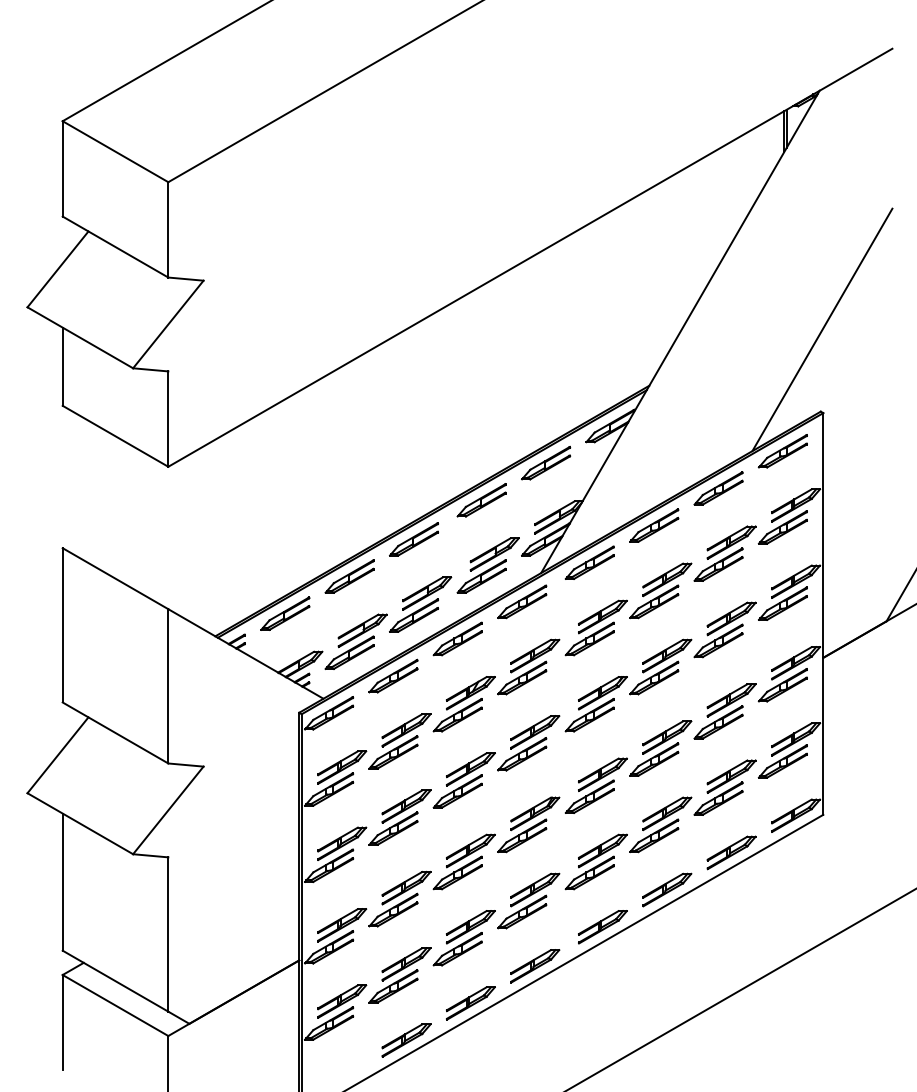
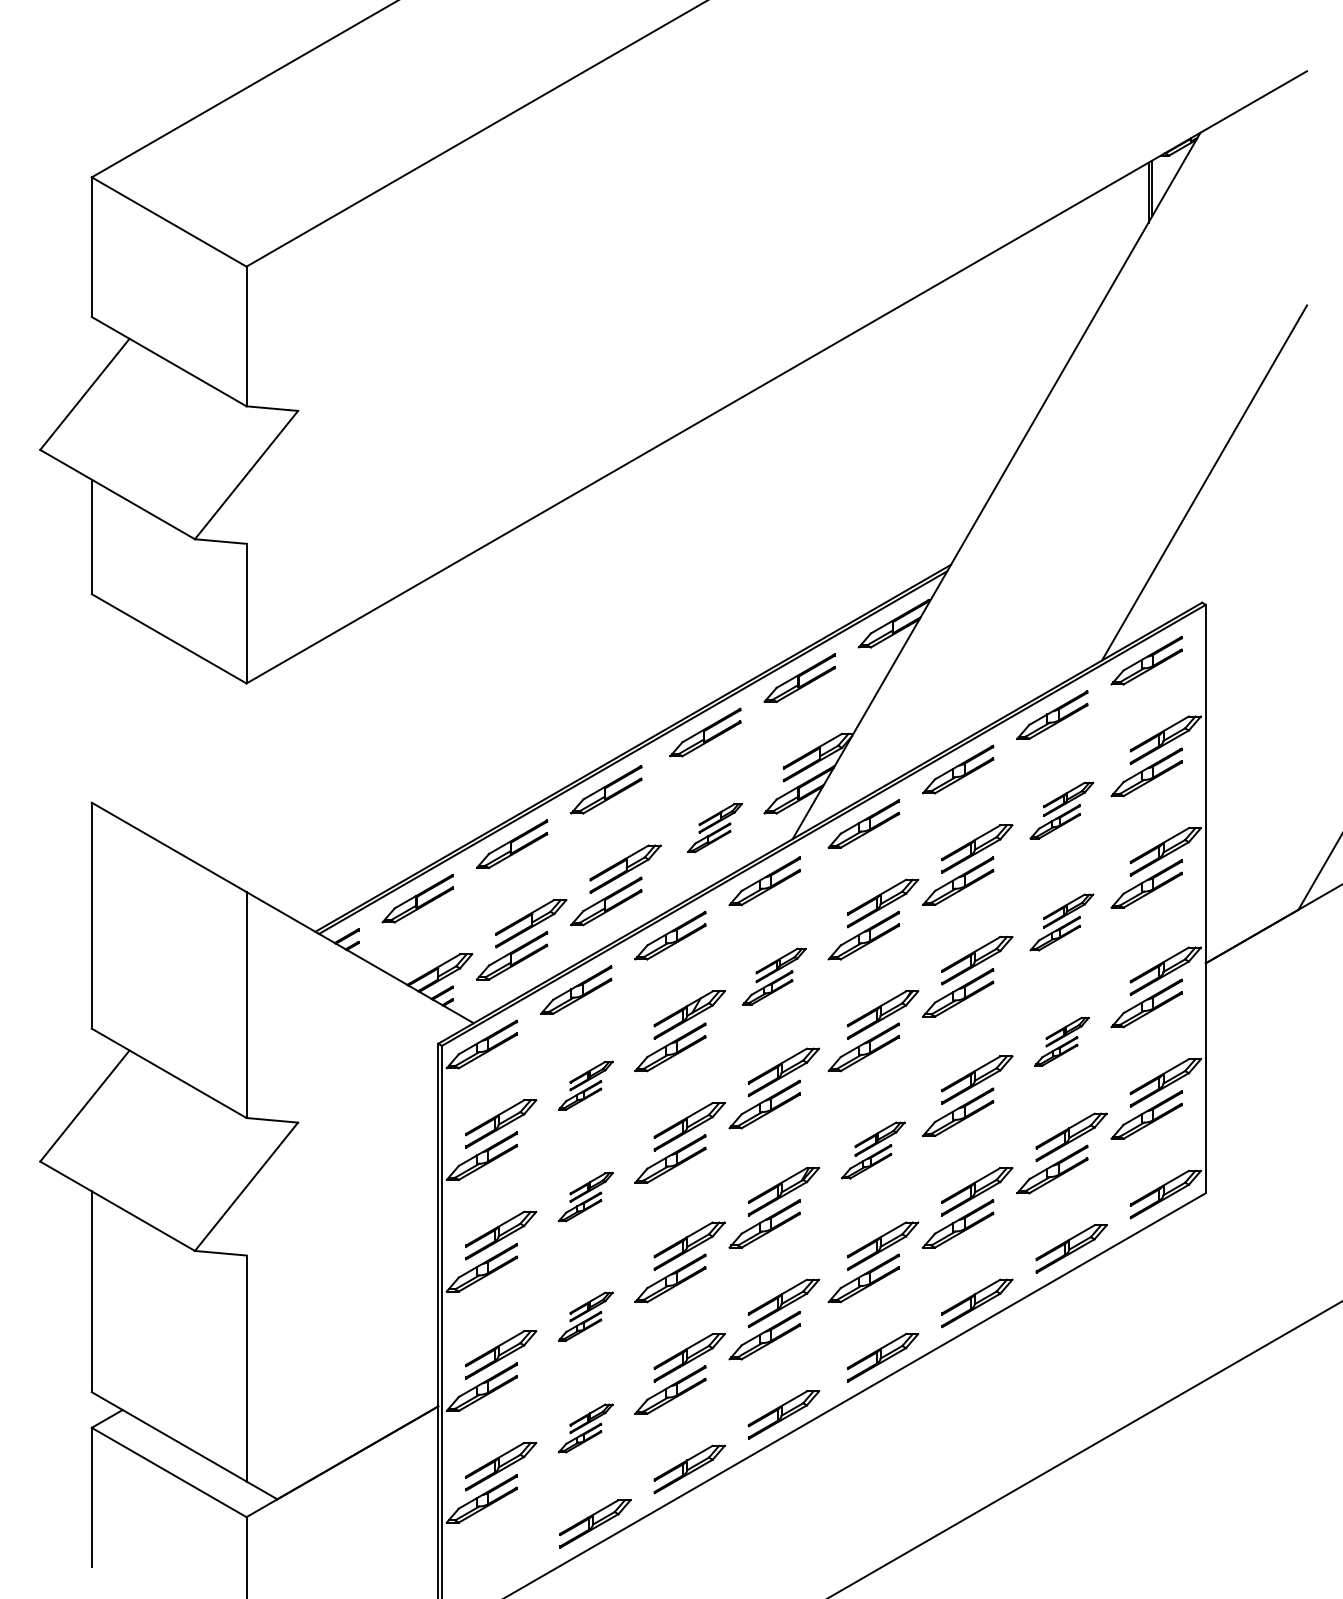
part: (724, 553) -> (1061, 810), size x0.7
part: (487, 565) -> (713, 828), size x0.6
part: (724, 629) -> (1061, 921), size x0.7
part: (528, 666) -> (774, 975), size x0.7
part: (724, 711) -> (1061, 1041), size x0.6
part: (399, 741) -> (585, 1085), size x0.6
part: (595, 785) -> (872, 1150), size x0.7
part: (399, 817) -> (585, 1197), size x0.6
part: (399, 898) -> (585, 1315), size x0.6
part: (399, 975) -> (585, 1428), size x0.6

